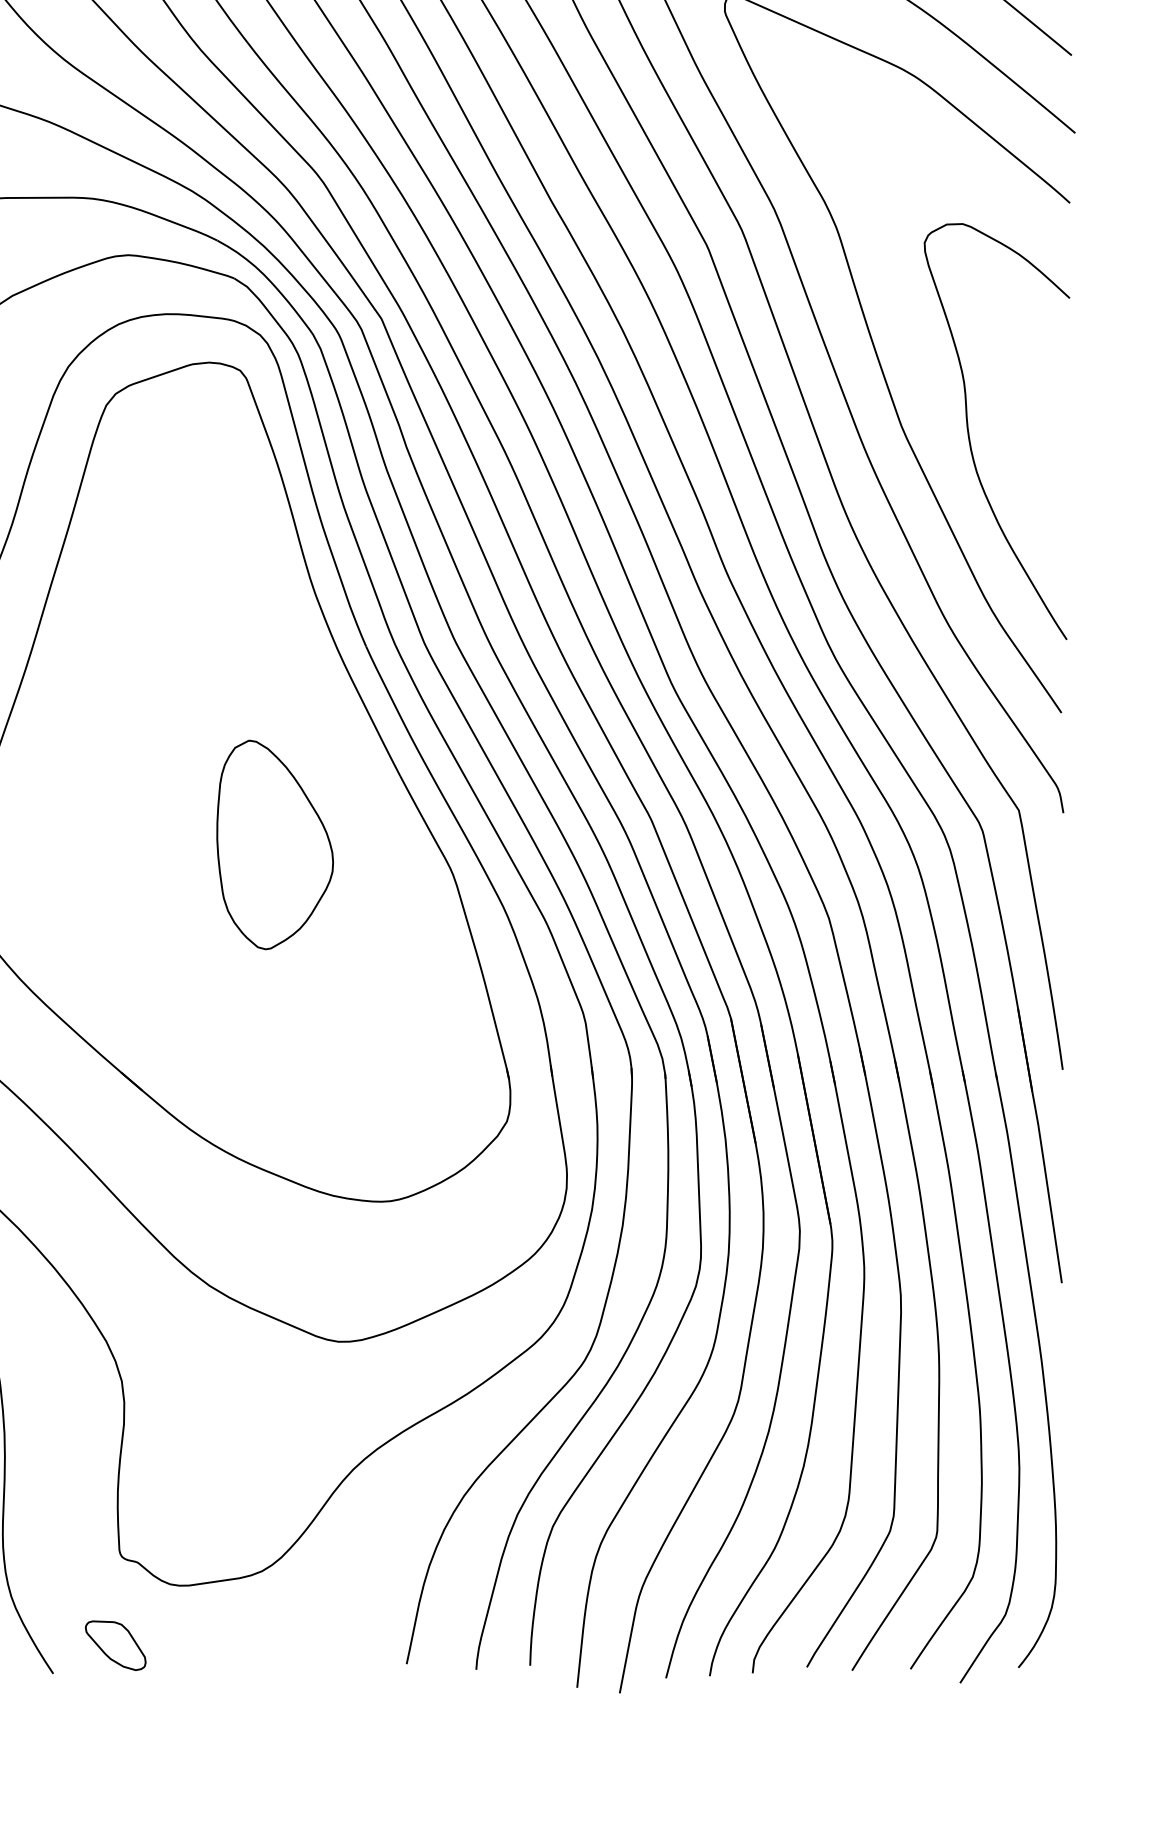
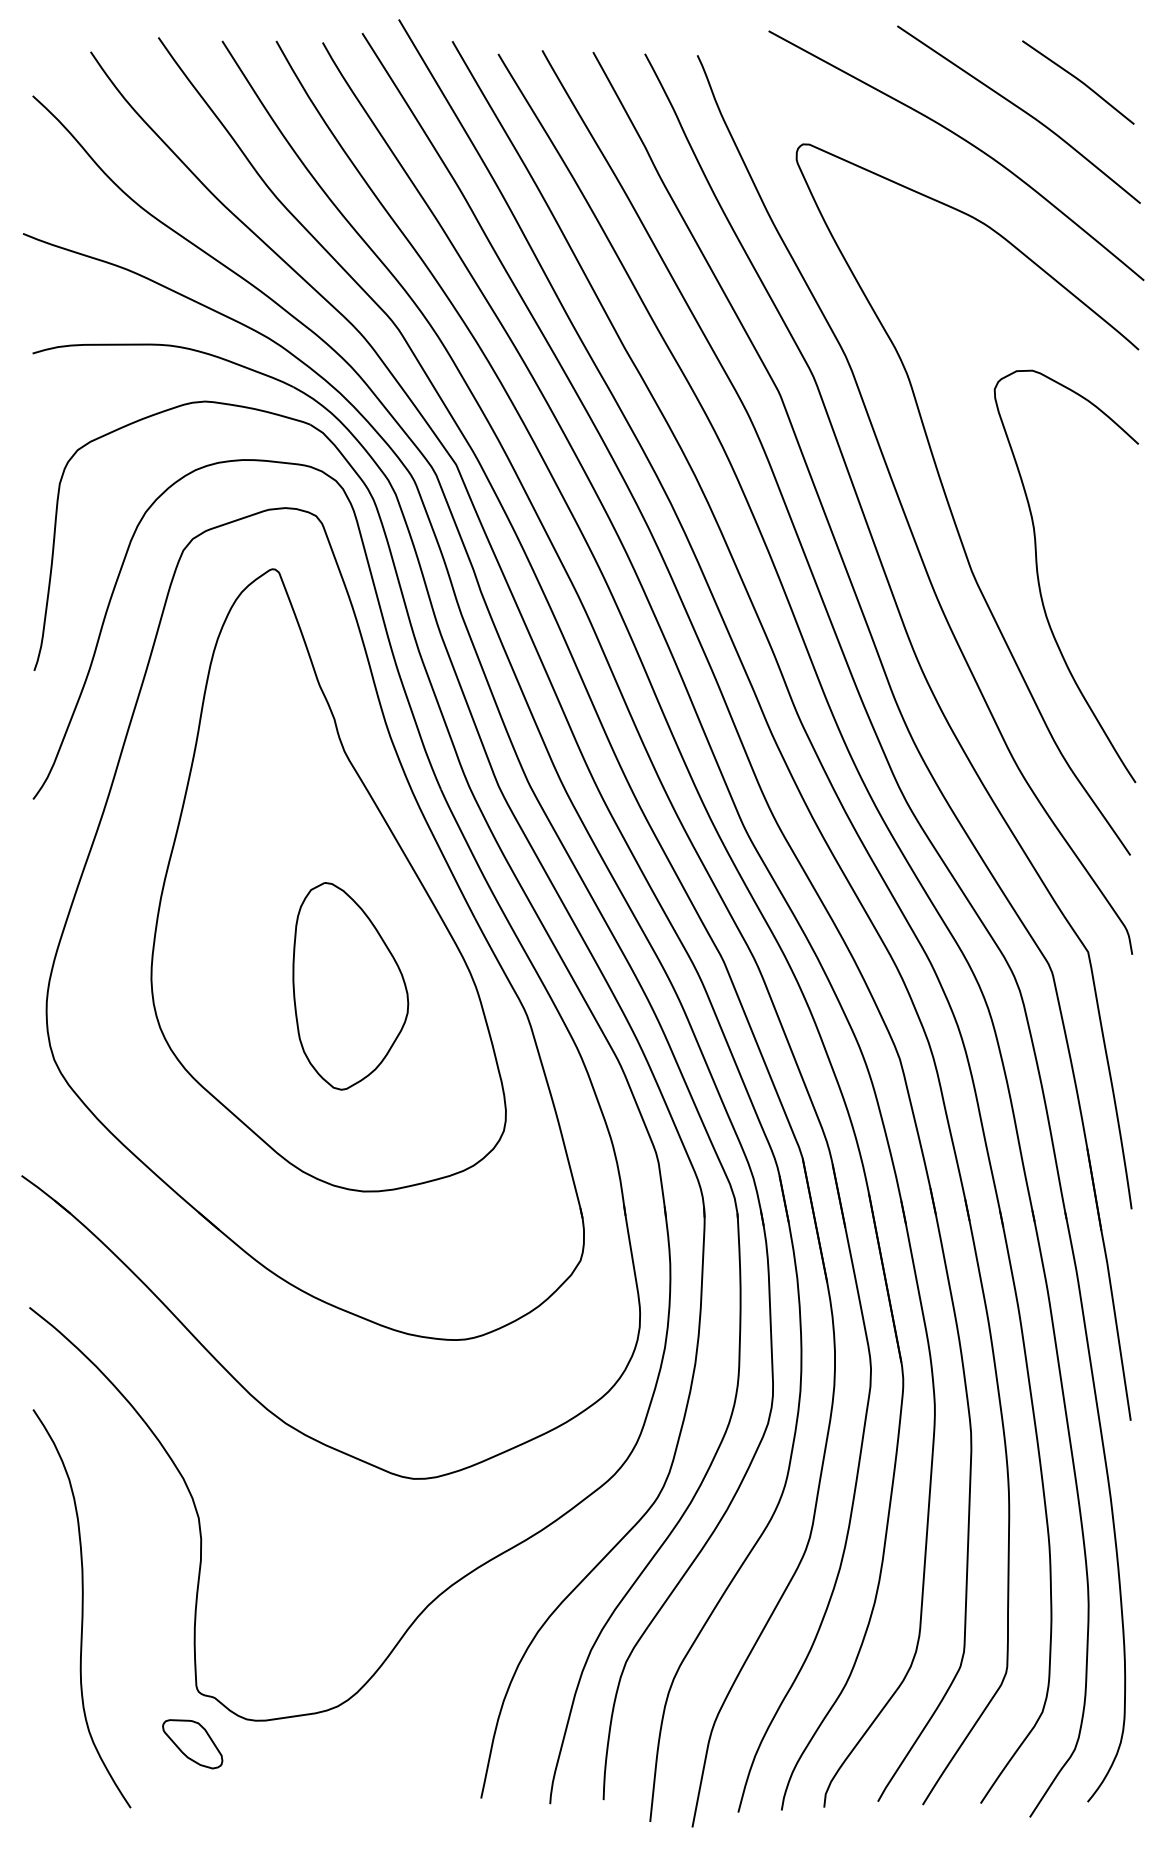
part: (252, 738) -> (328, 880), added
part: (115, 1645) -> (192, 1744), moved

